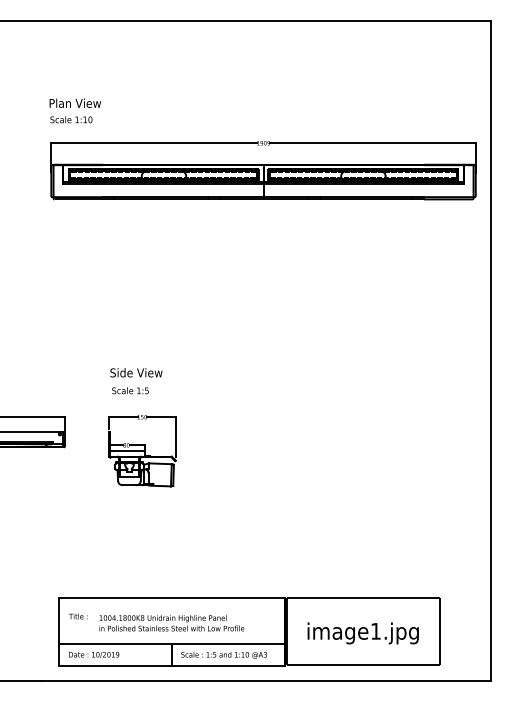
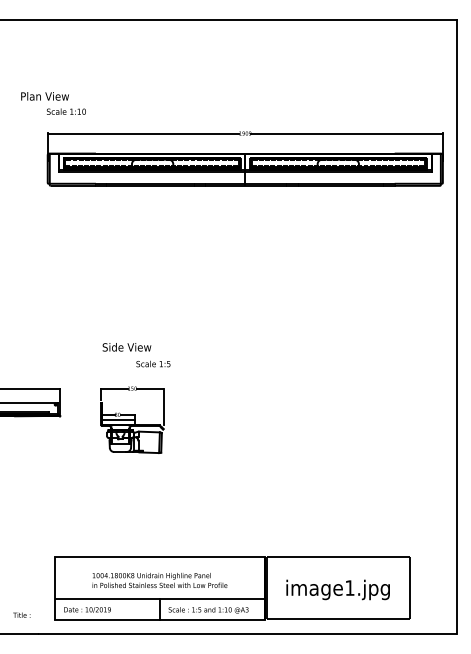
text: (74, 103) -> (44, 96), moved
text: (130, 390) -> (153, 363), moved
text: (77, 615) -> (21, 614), moved

